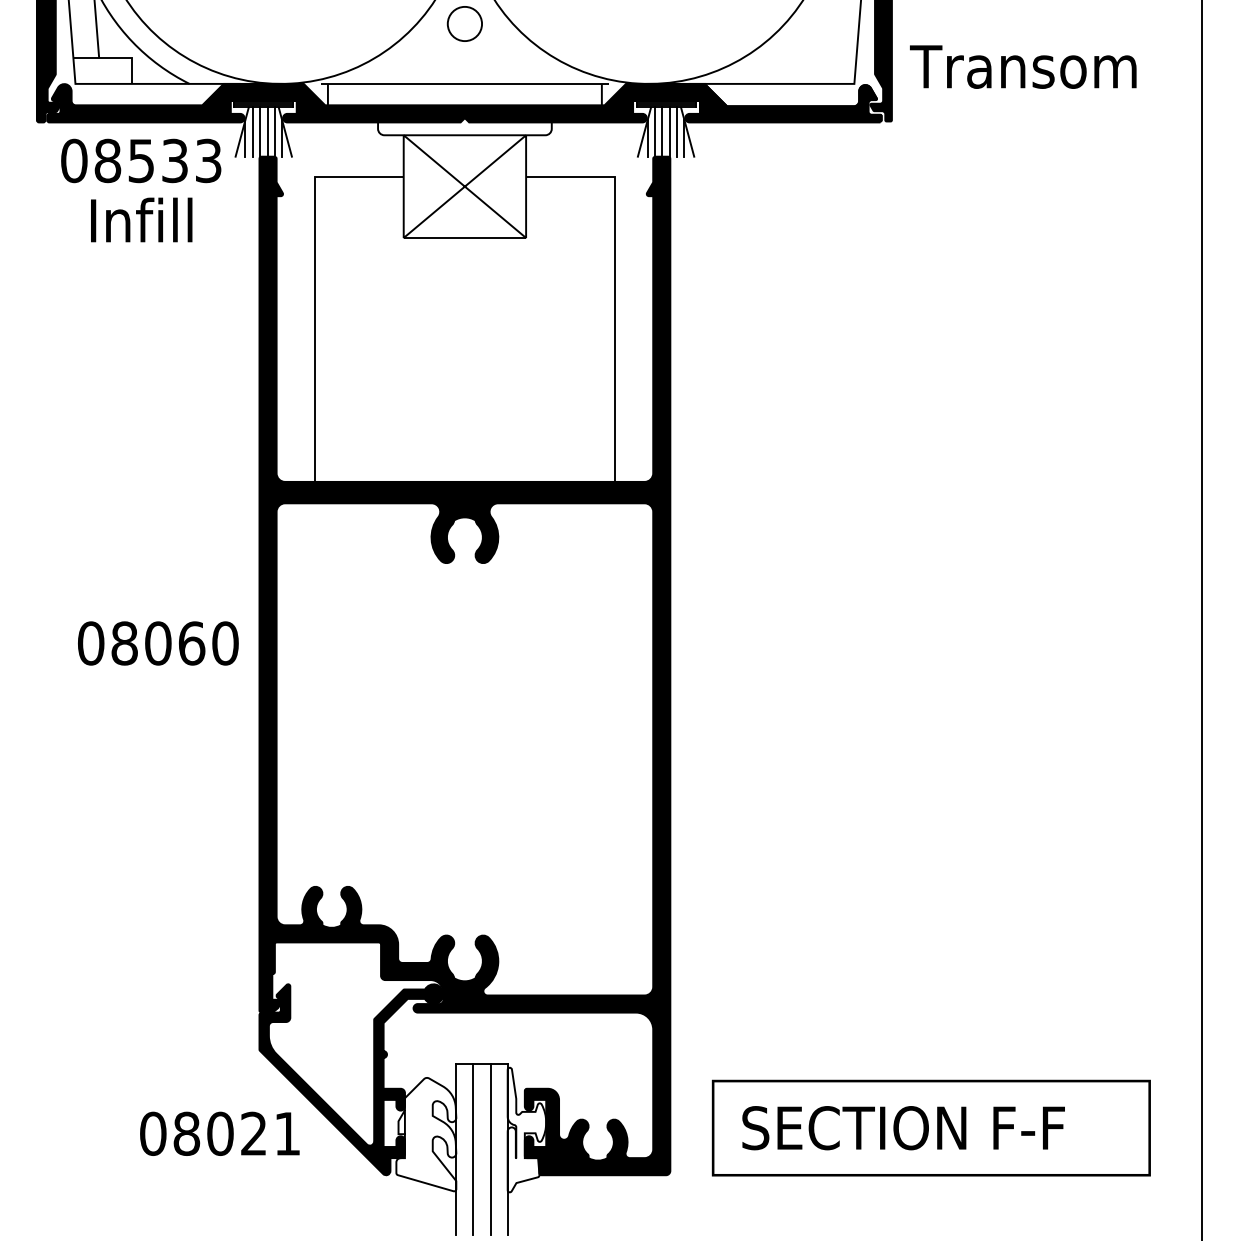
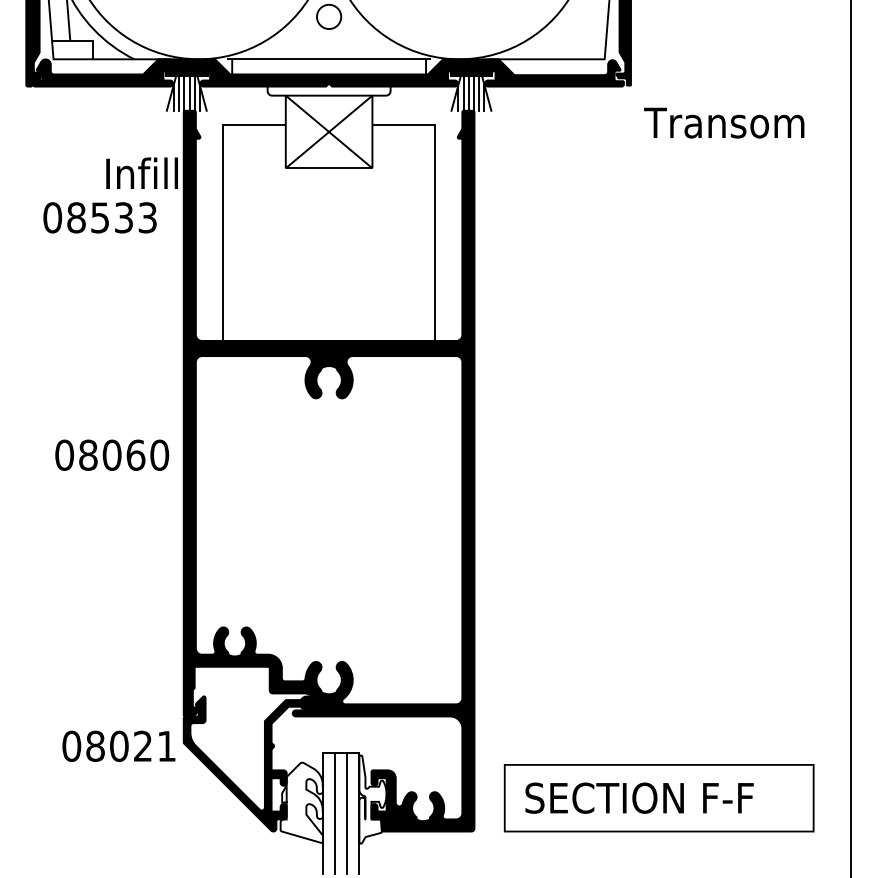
text: (1023, 66) -> (724, 122), moved
text: (141, 160) -> (100, 217), moved
text: (141, 219) -> (142, 172), moved
text: (219, 1133) -> (118, 746), moved

